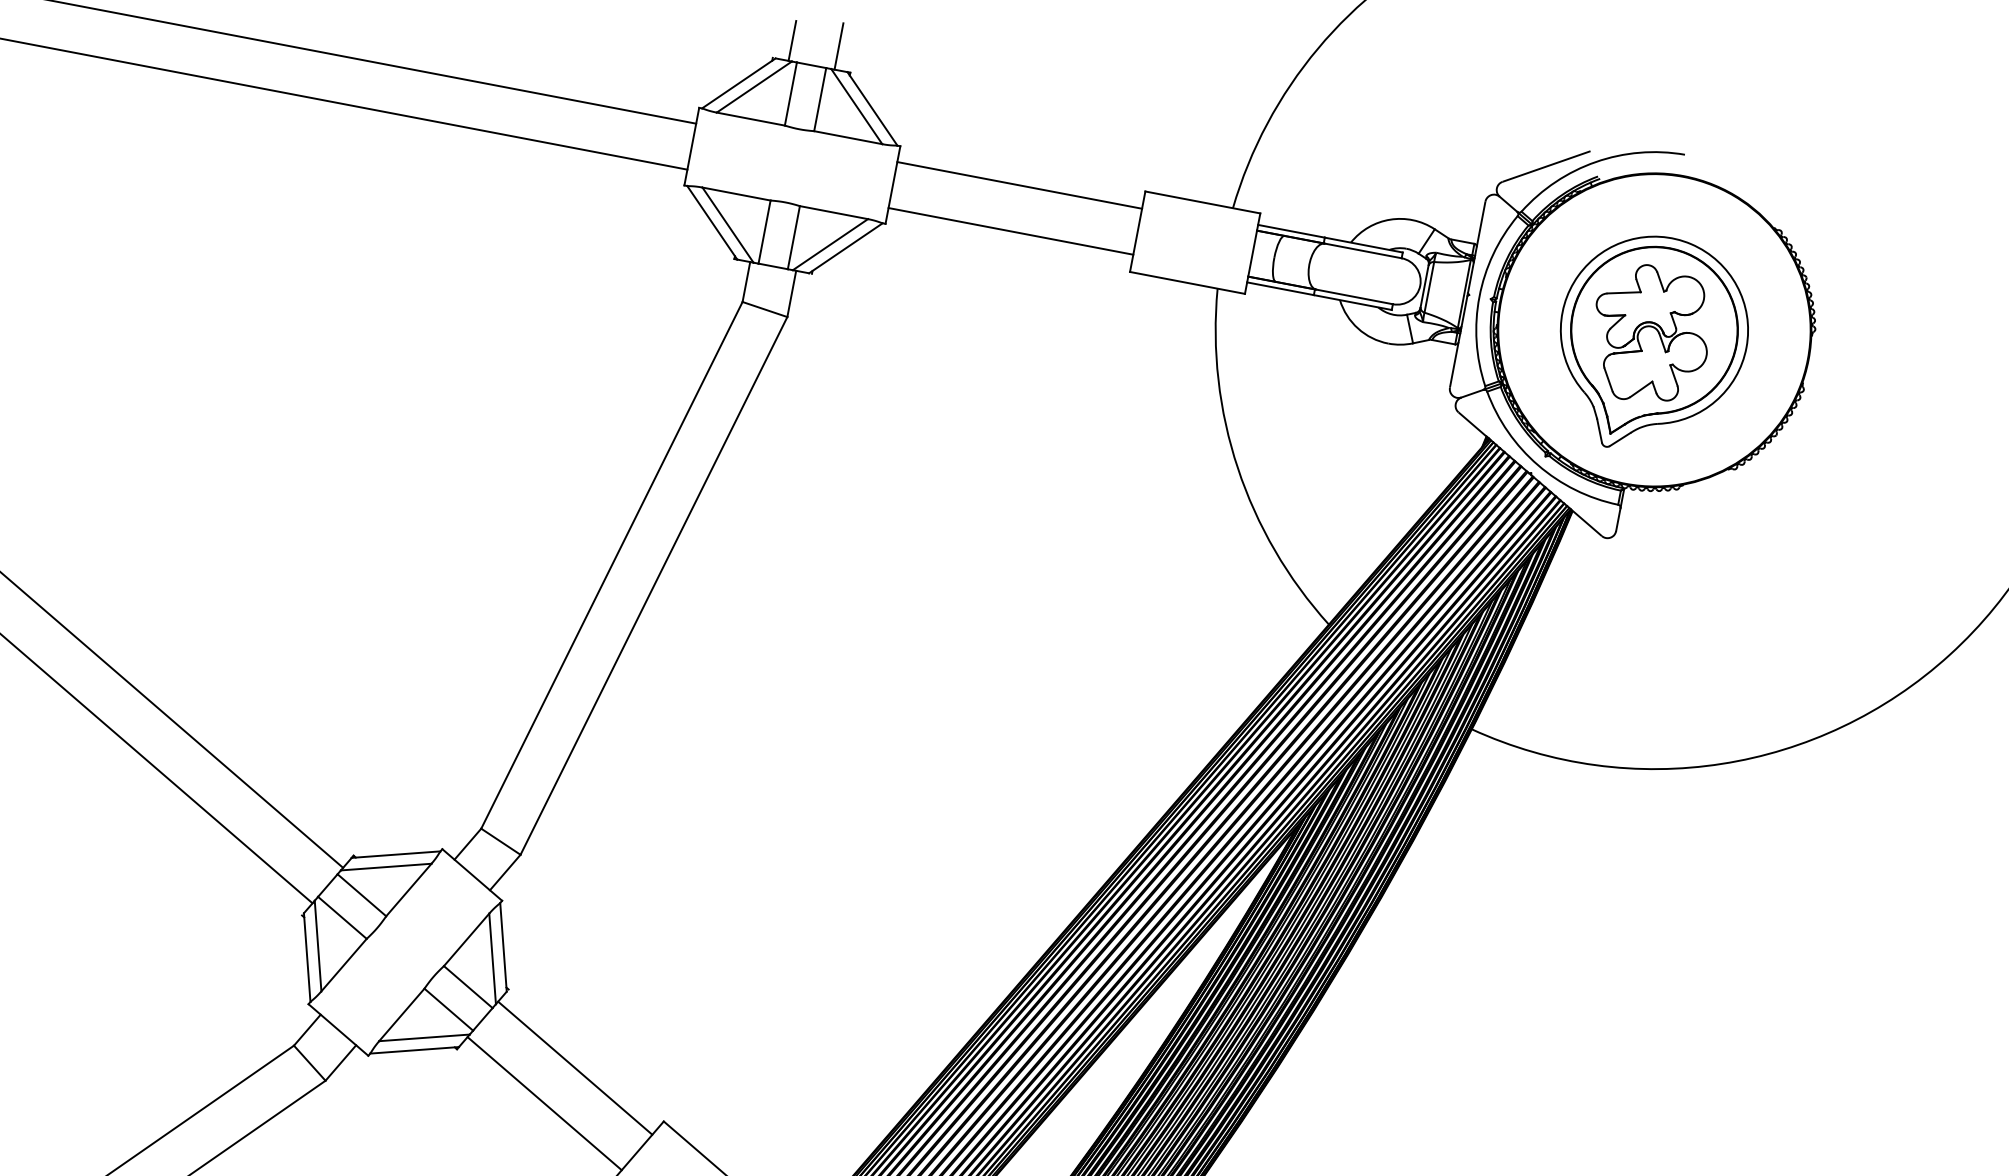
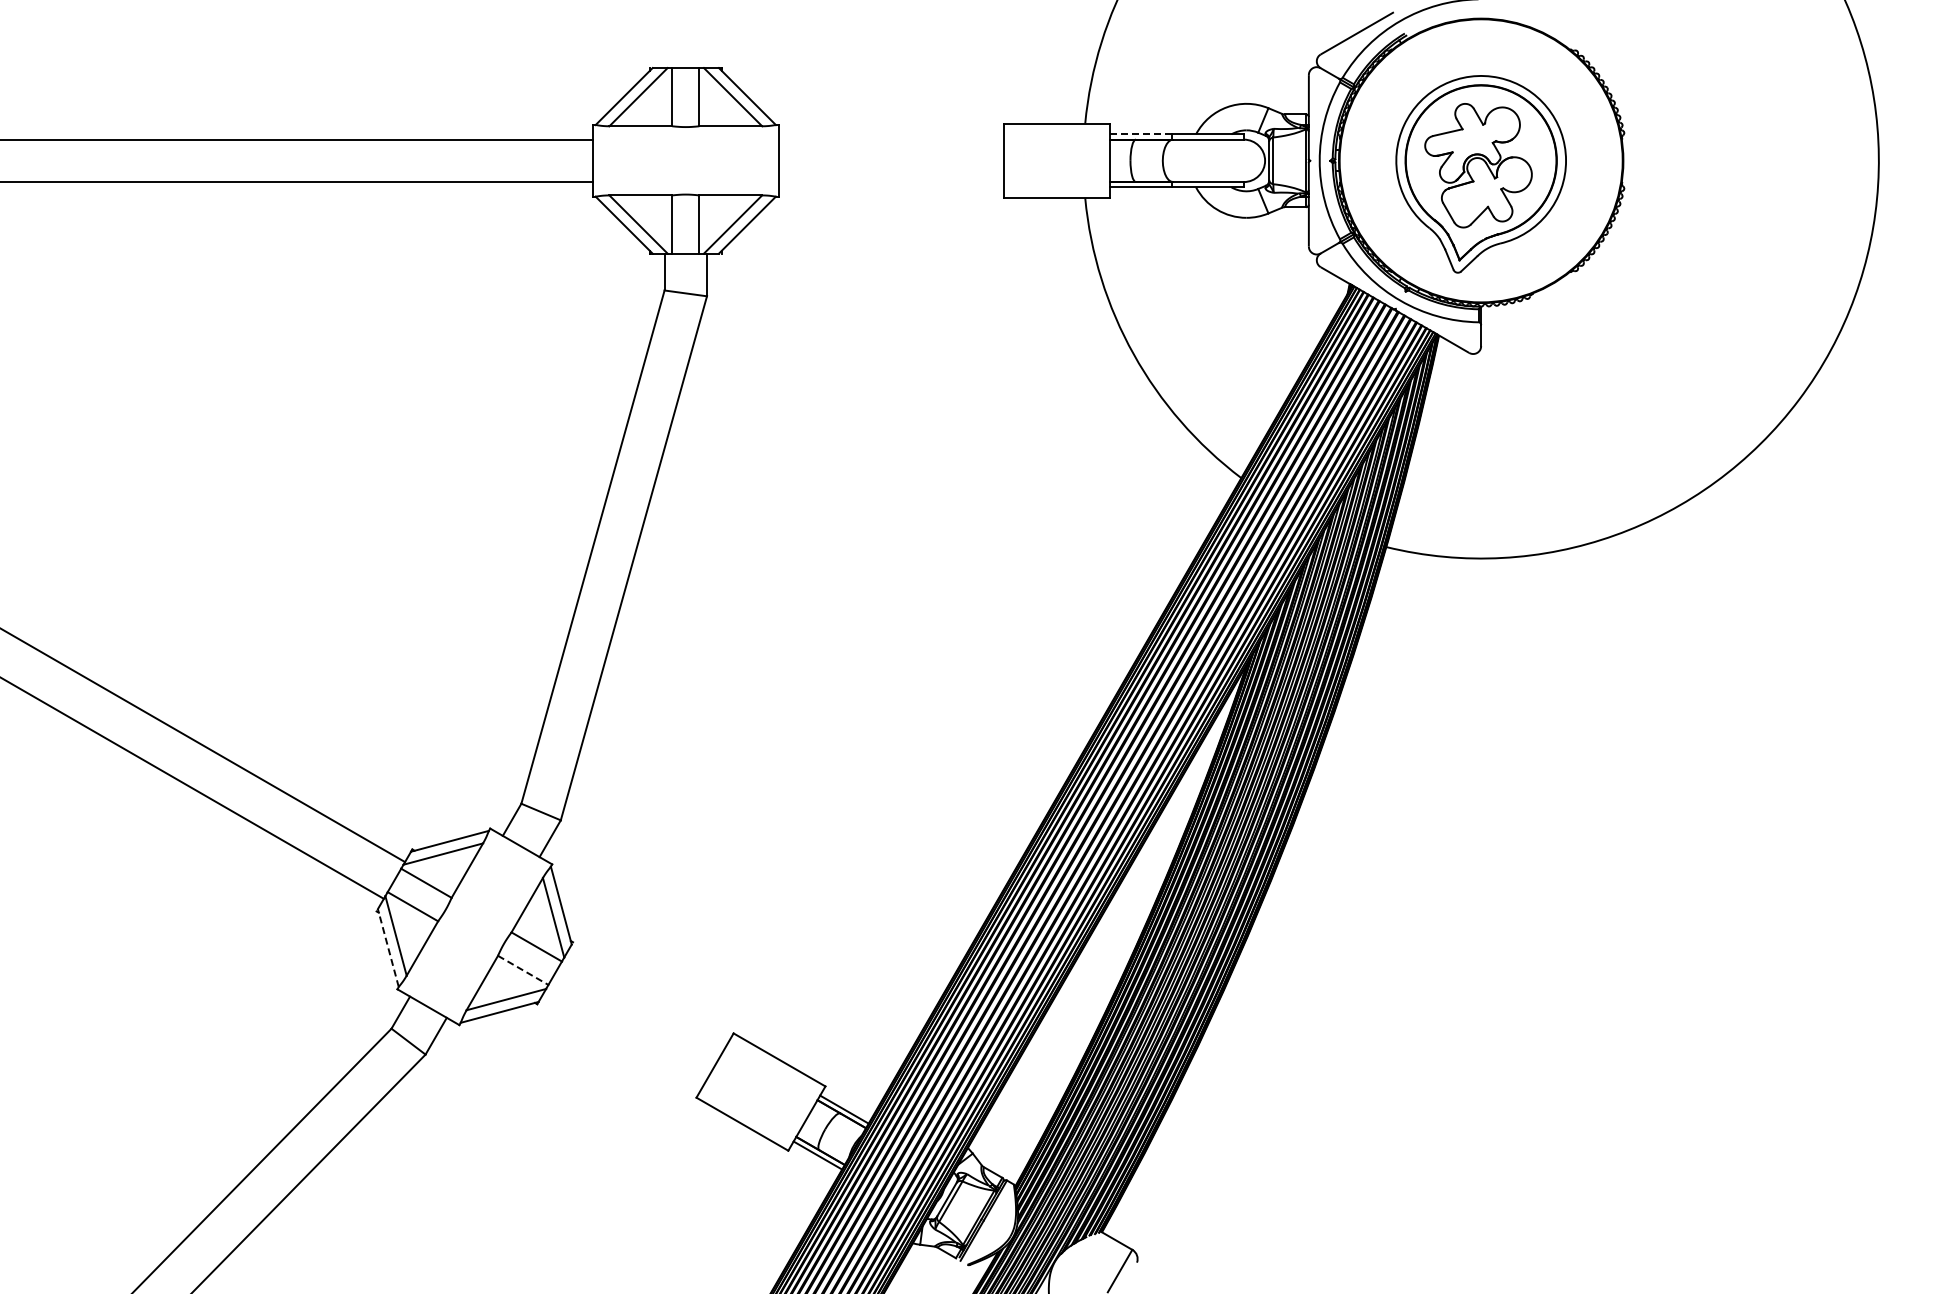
line: (792, 40) -> (664, 49), removed
line: (839, 46) -> (707, 46), removed
line: (1019, 185) -> (891, 139), removed
line: (1010, 231) -> (891, 182), removed
line: (1291, 231) -> (1141, 134), solid -> dashed
line: (307, 957) -> (388, 947), solid -> dashed
line: (449, 1009) -> (523, 970), solid -> dashed
line: (575, 1067) -> (645, 1000), removed
line: (544, 1103) -> (624, 1037), removed

